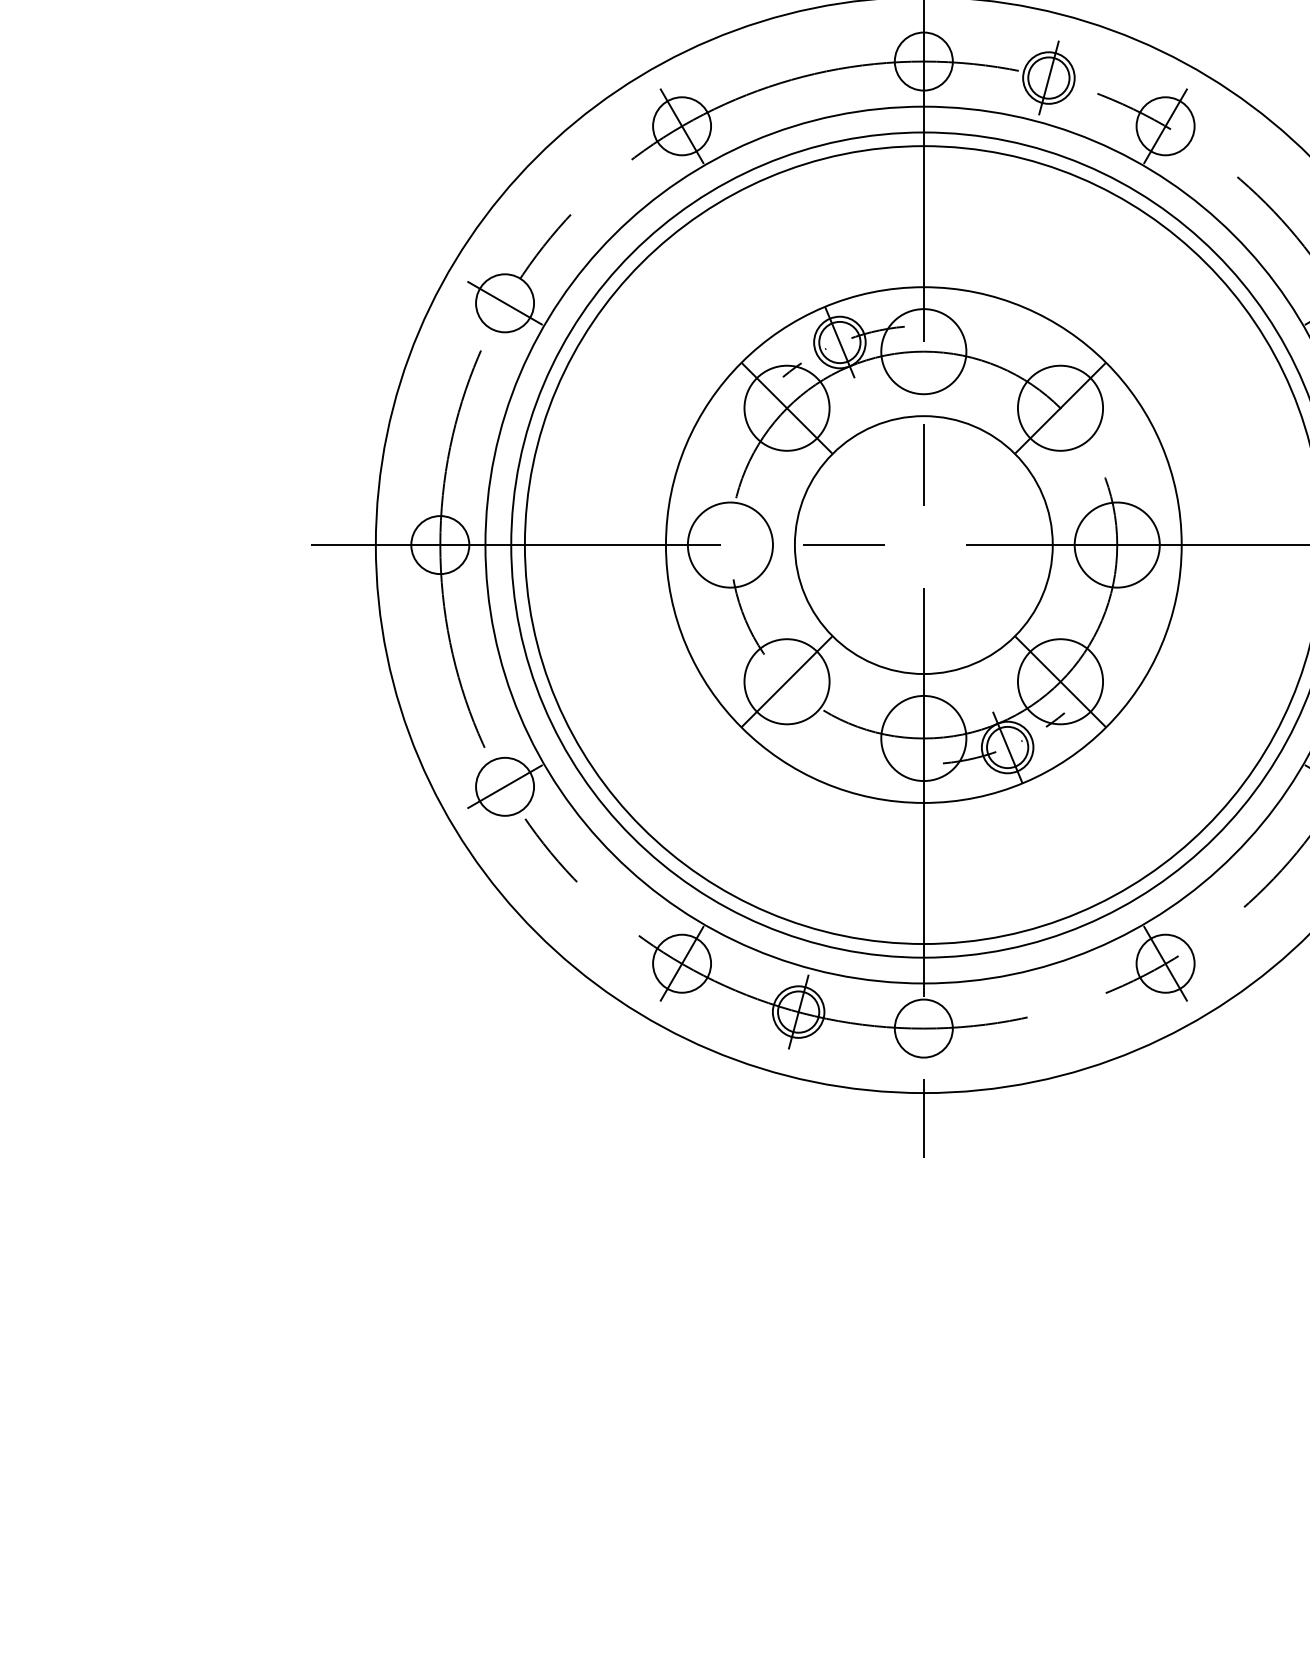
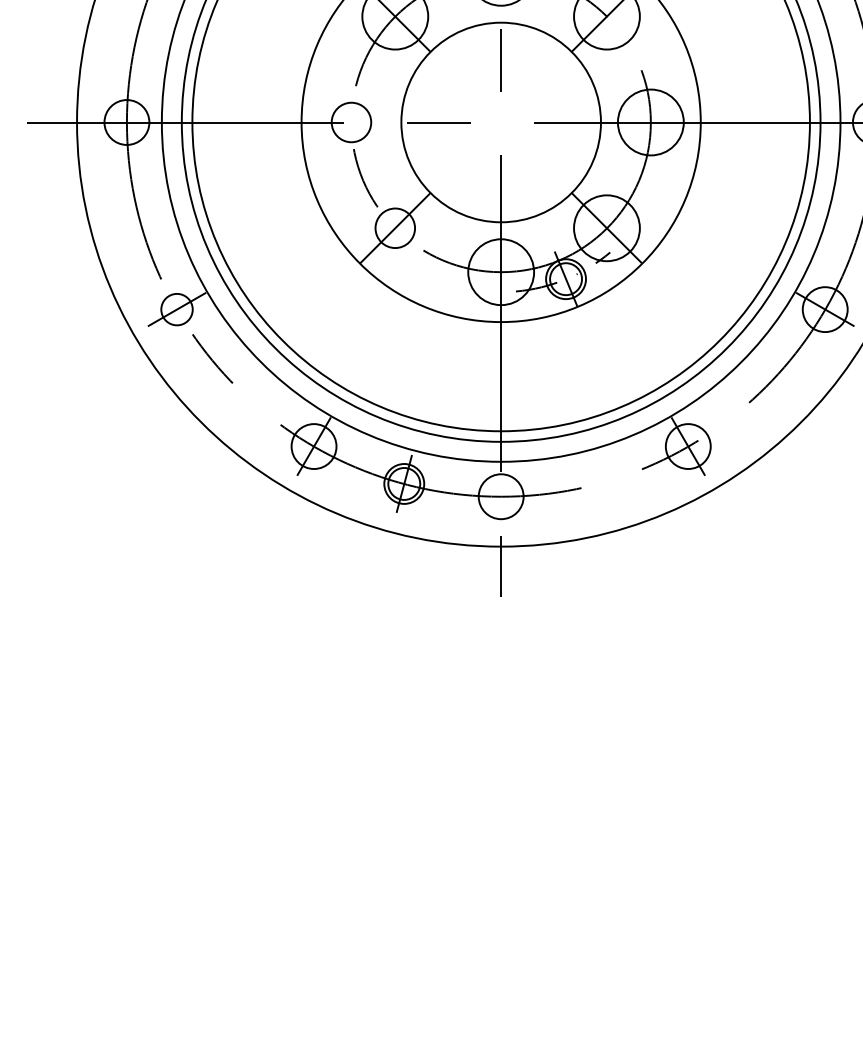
circle: (729, 544) -> (350, 122), size x0.6
circle: (786, 681) -> (394, 228), size x0.6
circle: (505, 786) -> (177, 309), size x0.7

